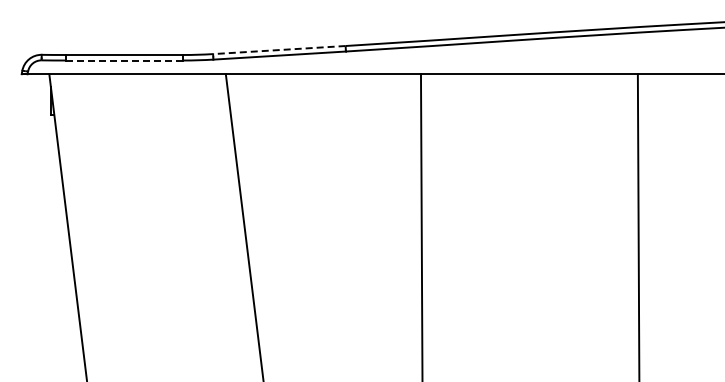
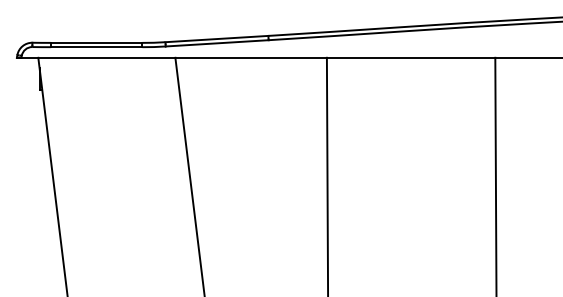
line: (278, 50) -> (216, 39), dashed -> solid
line: (124, 60) -> (96, 47), dashed -> solid

